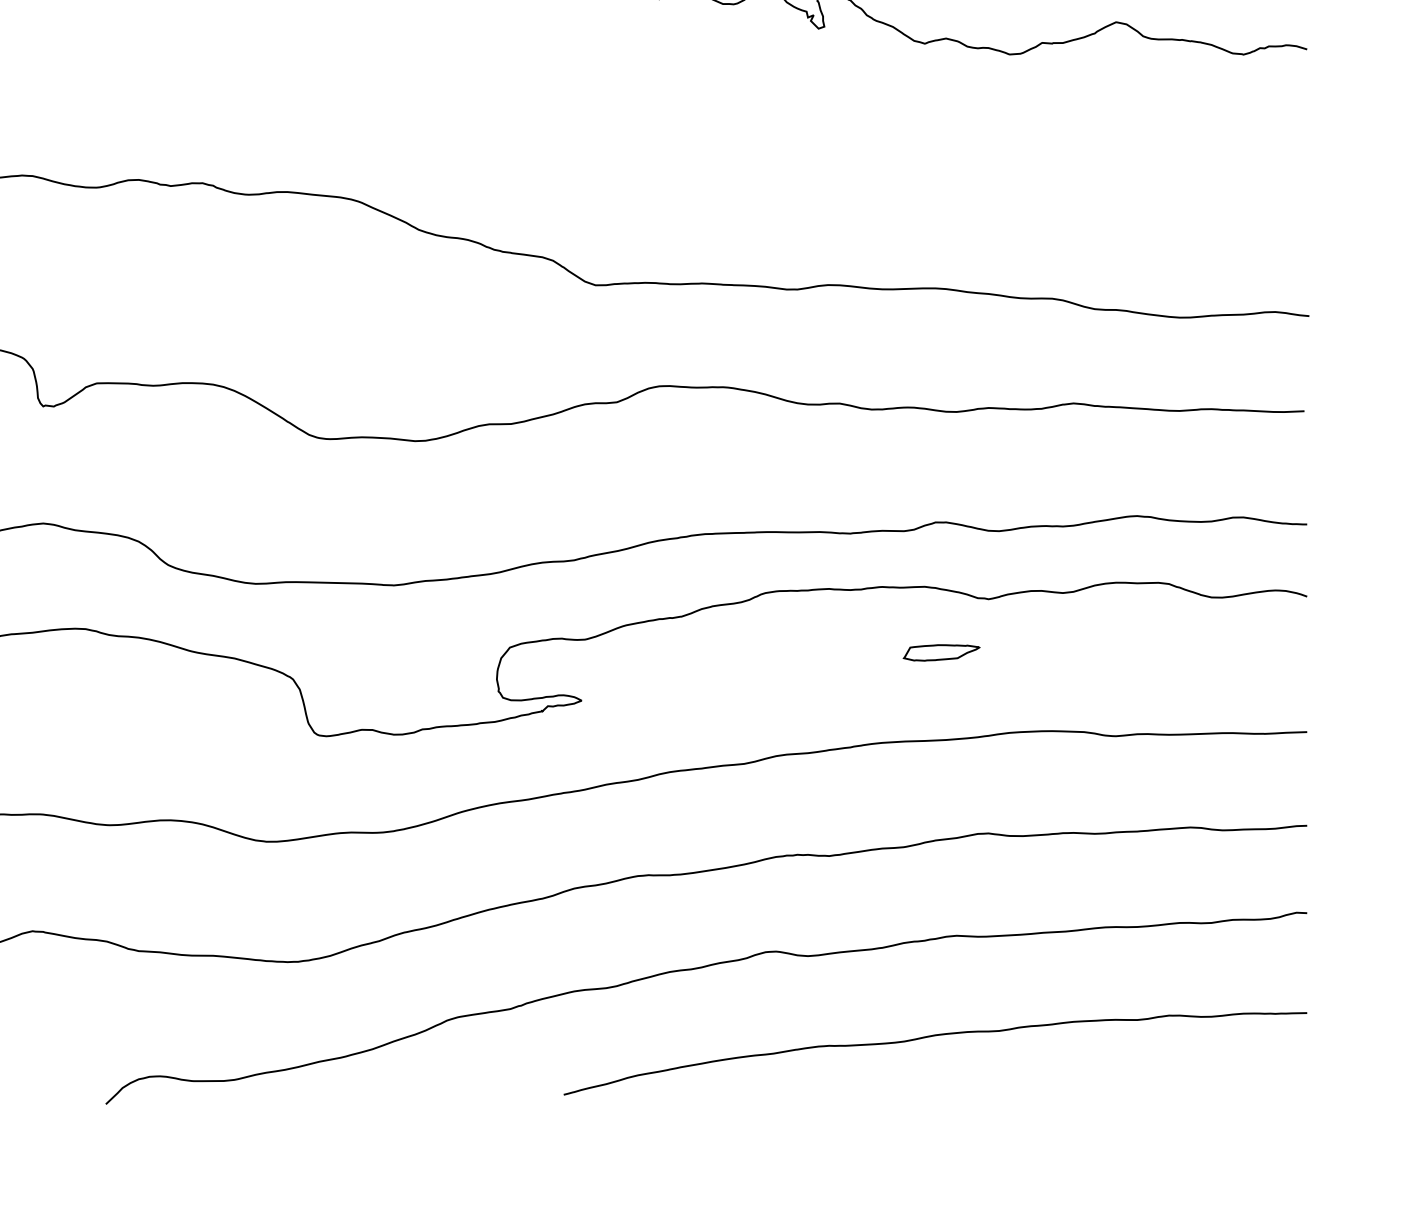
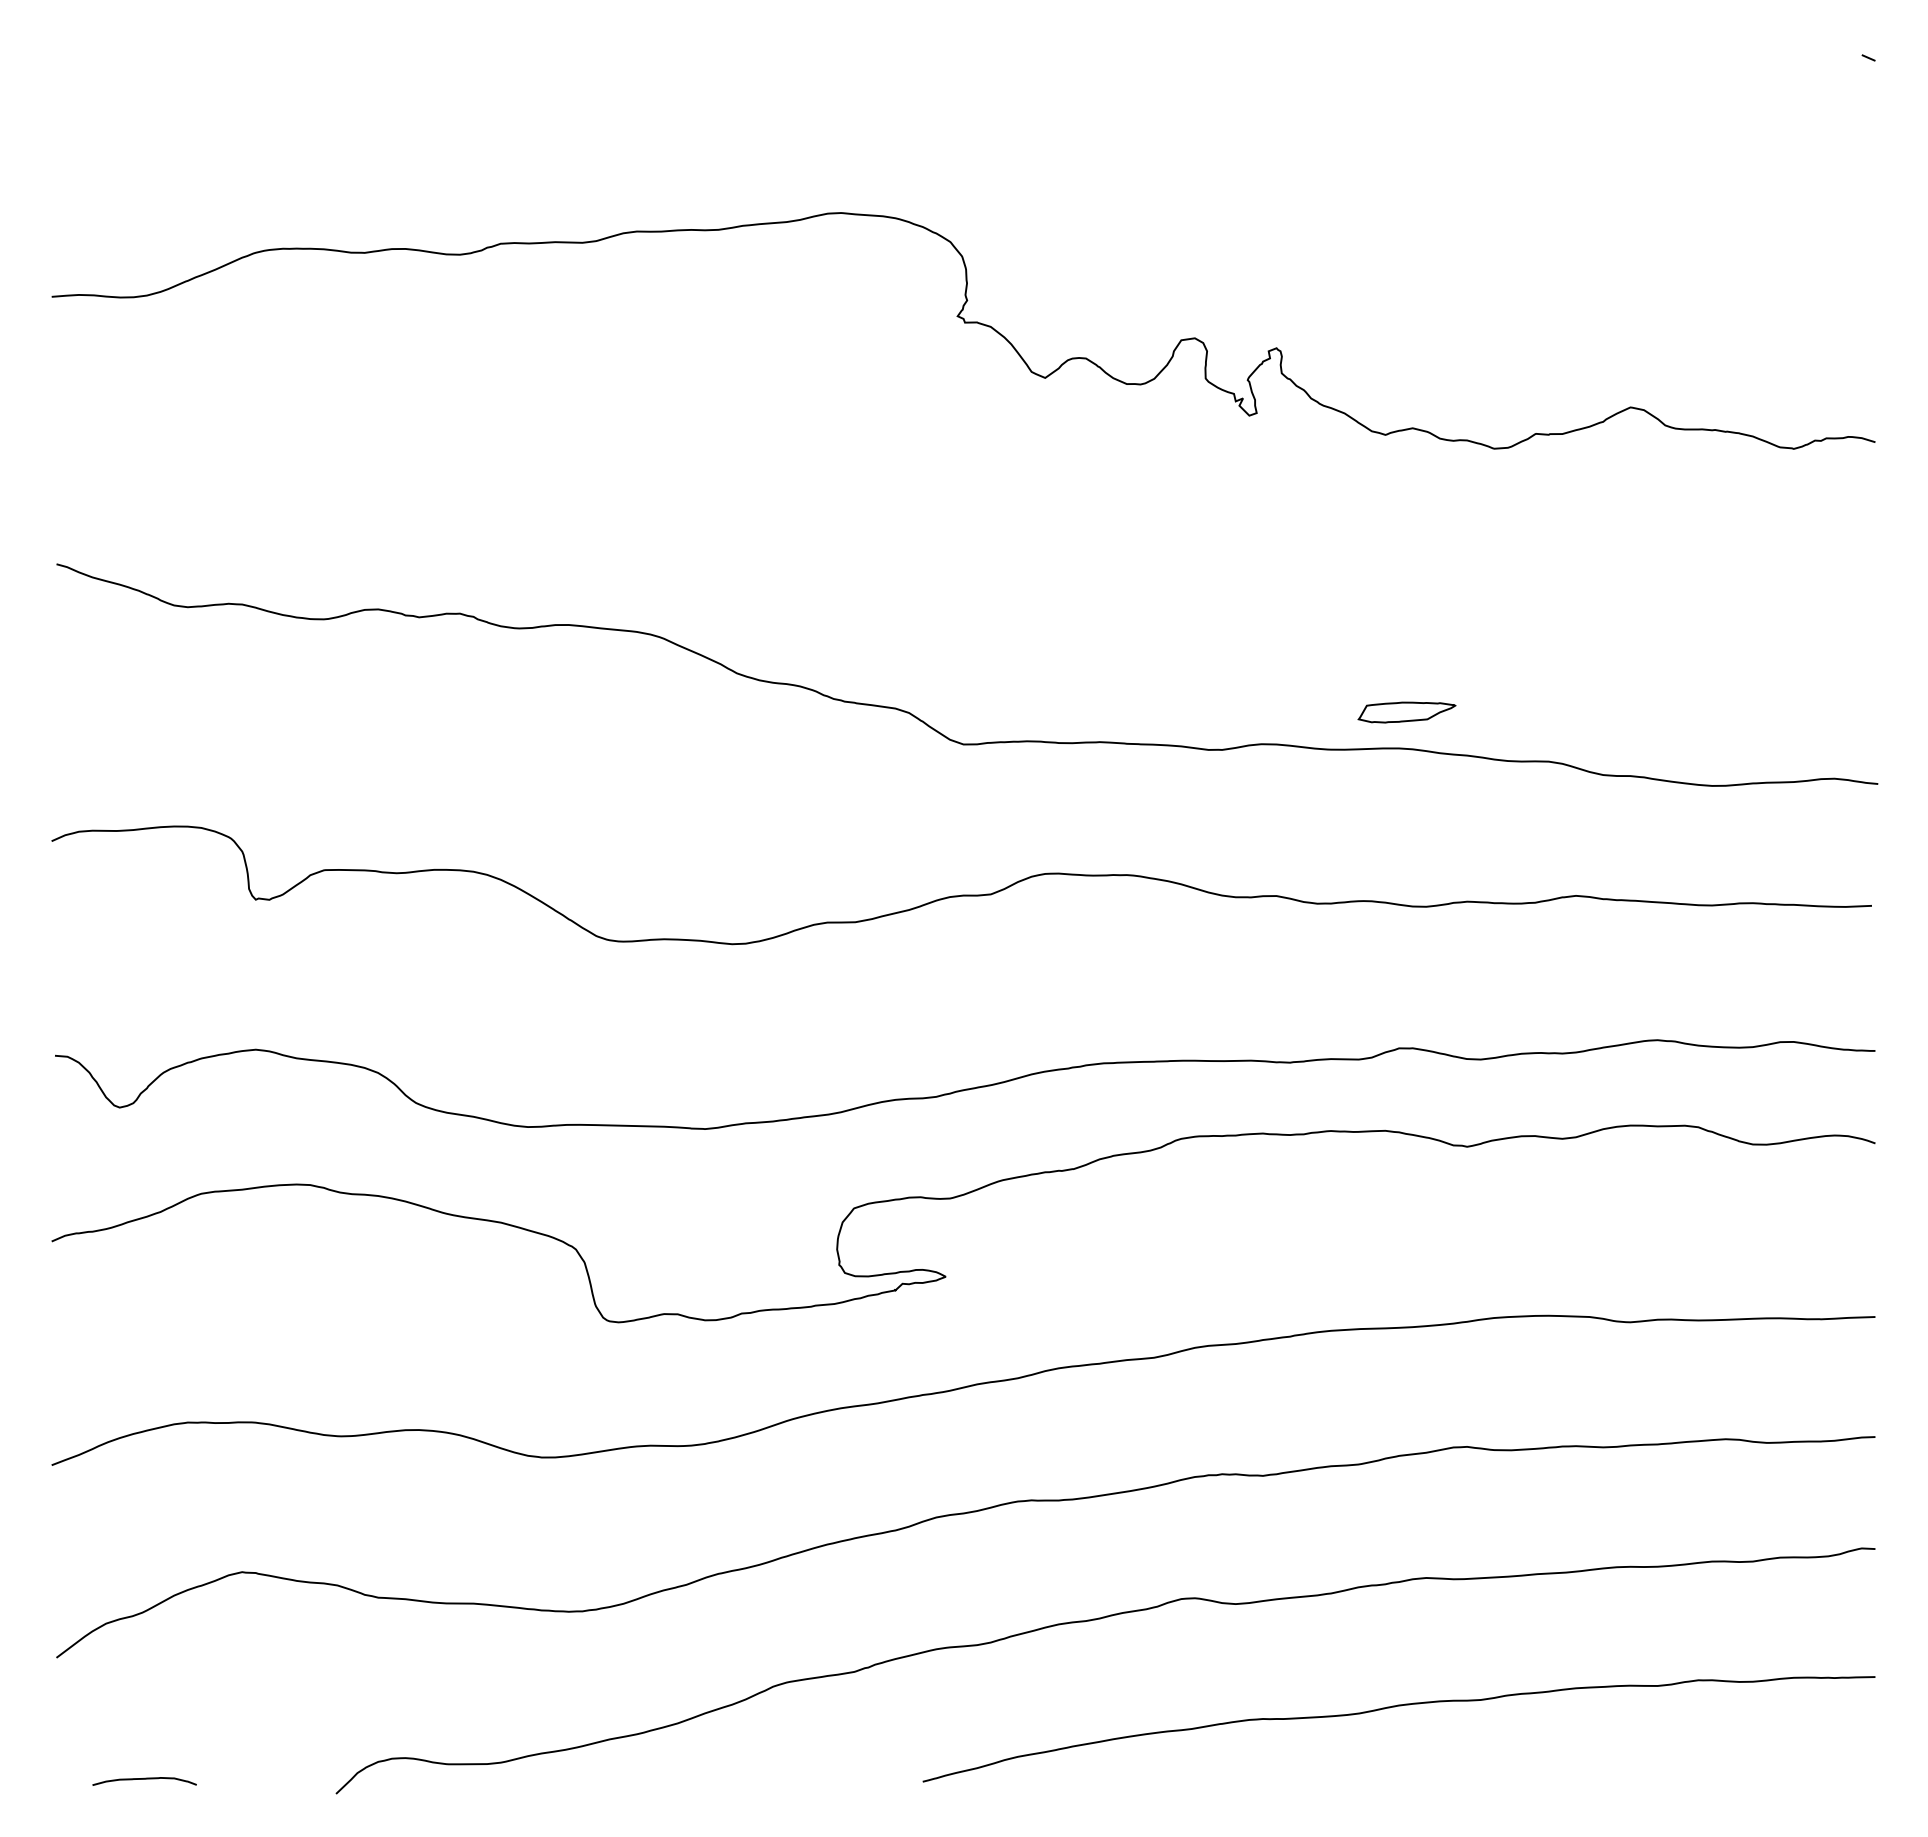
part: (941, 652) -> (1406, 712), moved

